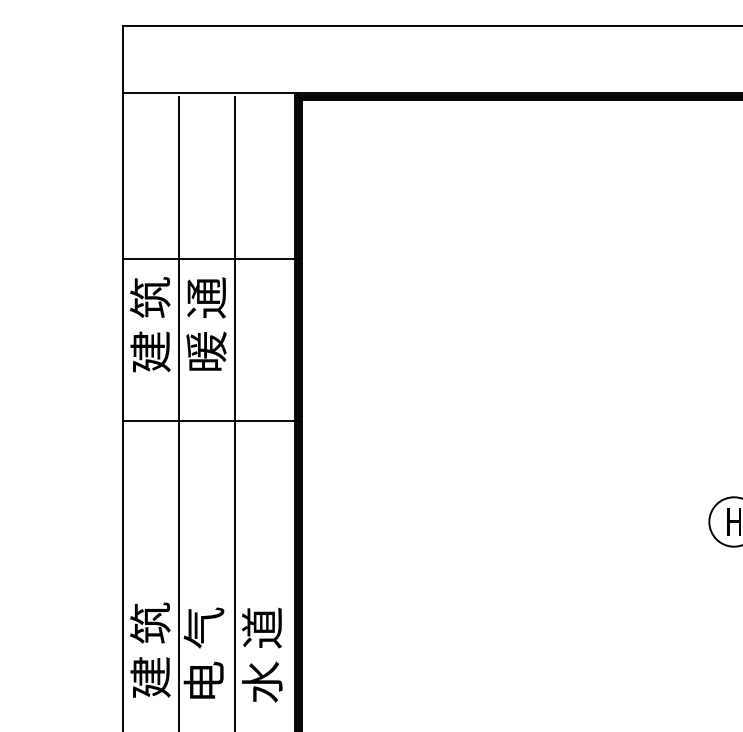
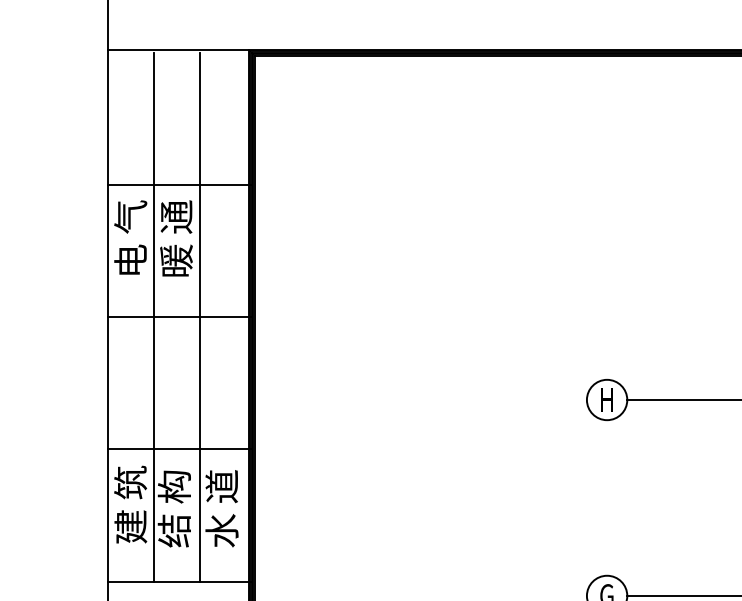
text: (150, 324) -> (130, 238), 建 筑 -> 电 气
line: (210, 582) -> (179, 449), added
text: (202, 654) -> (173, 508), 电 气 -> 结 构

